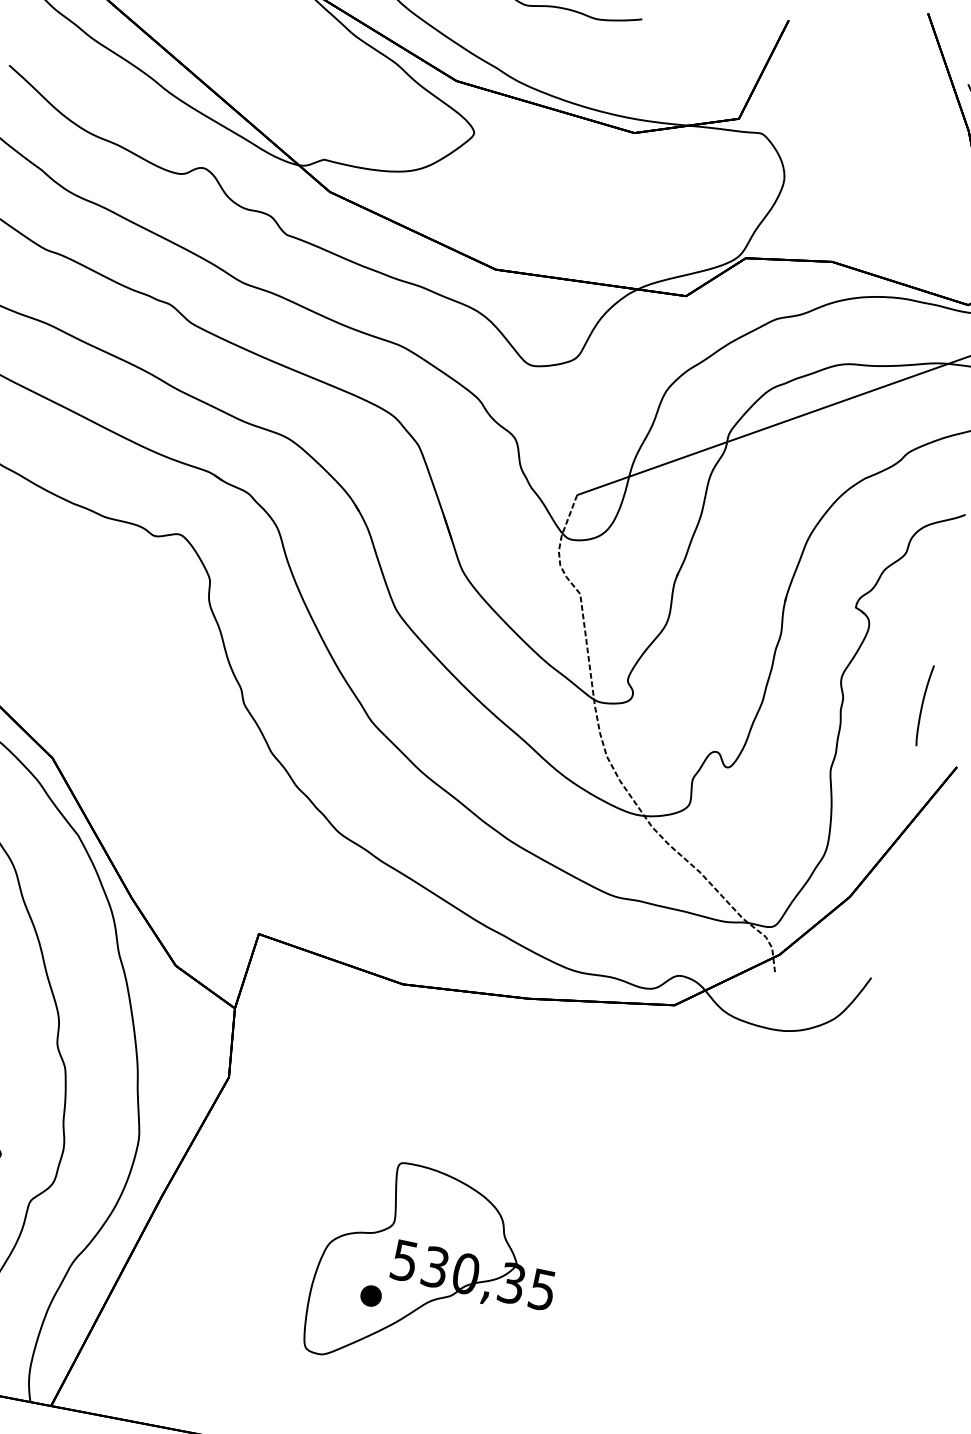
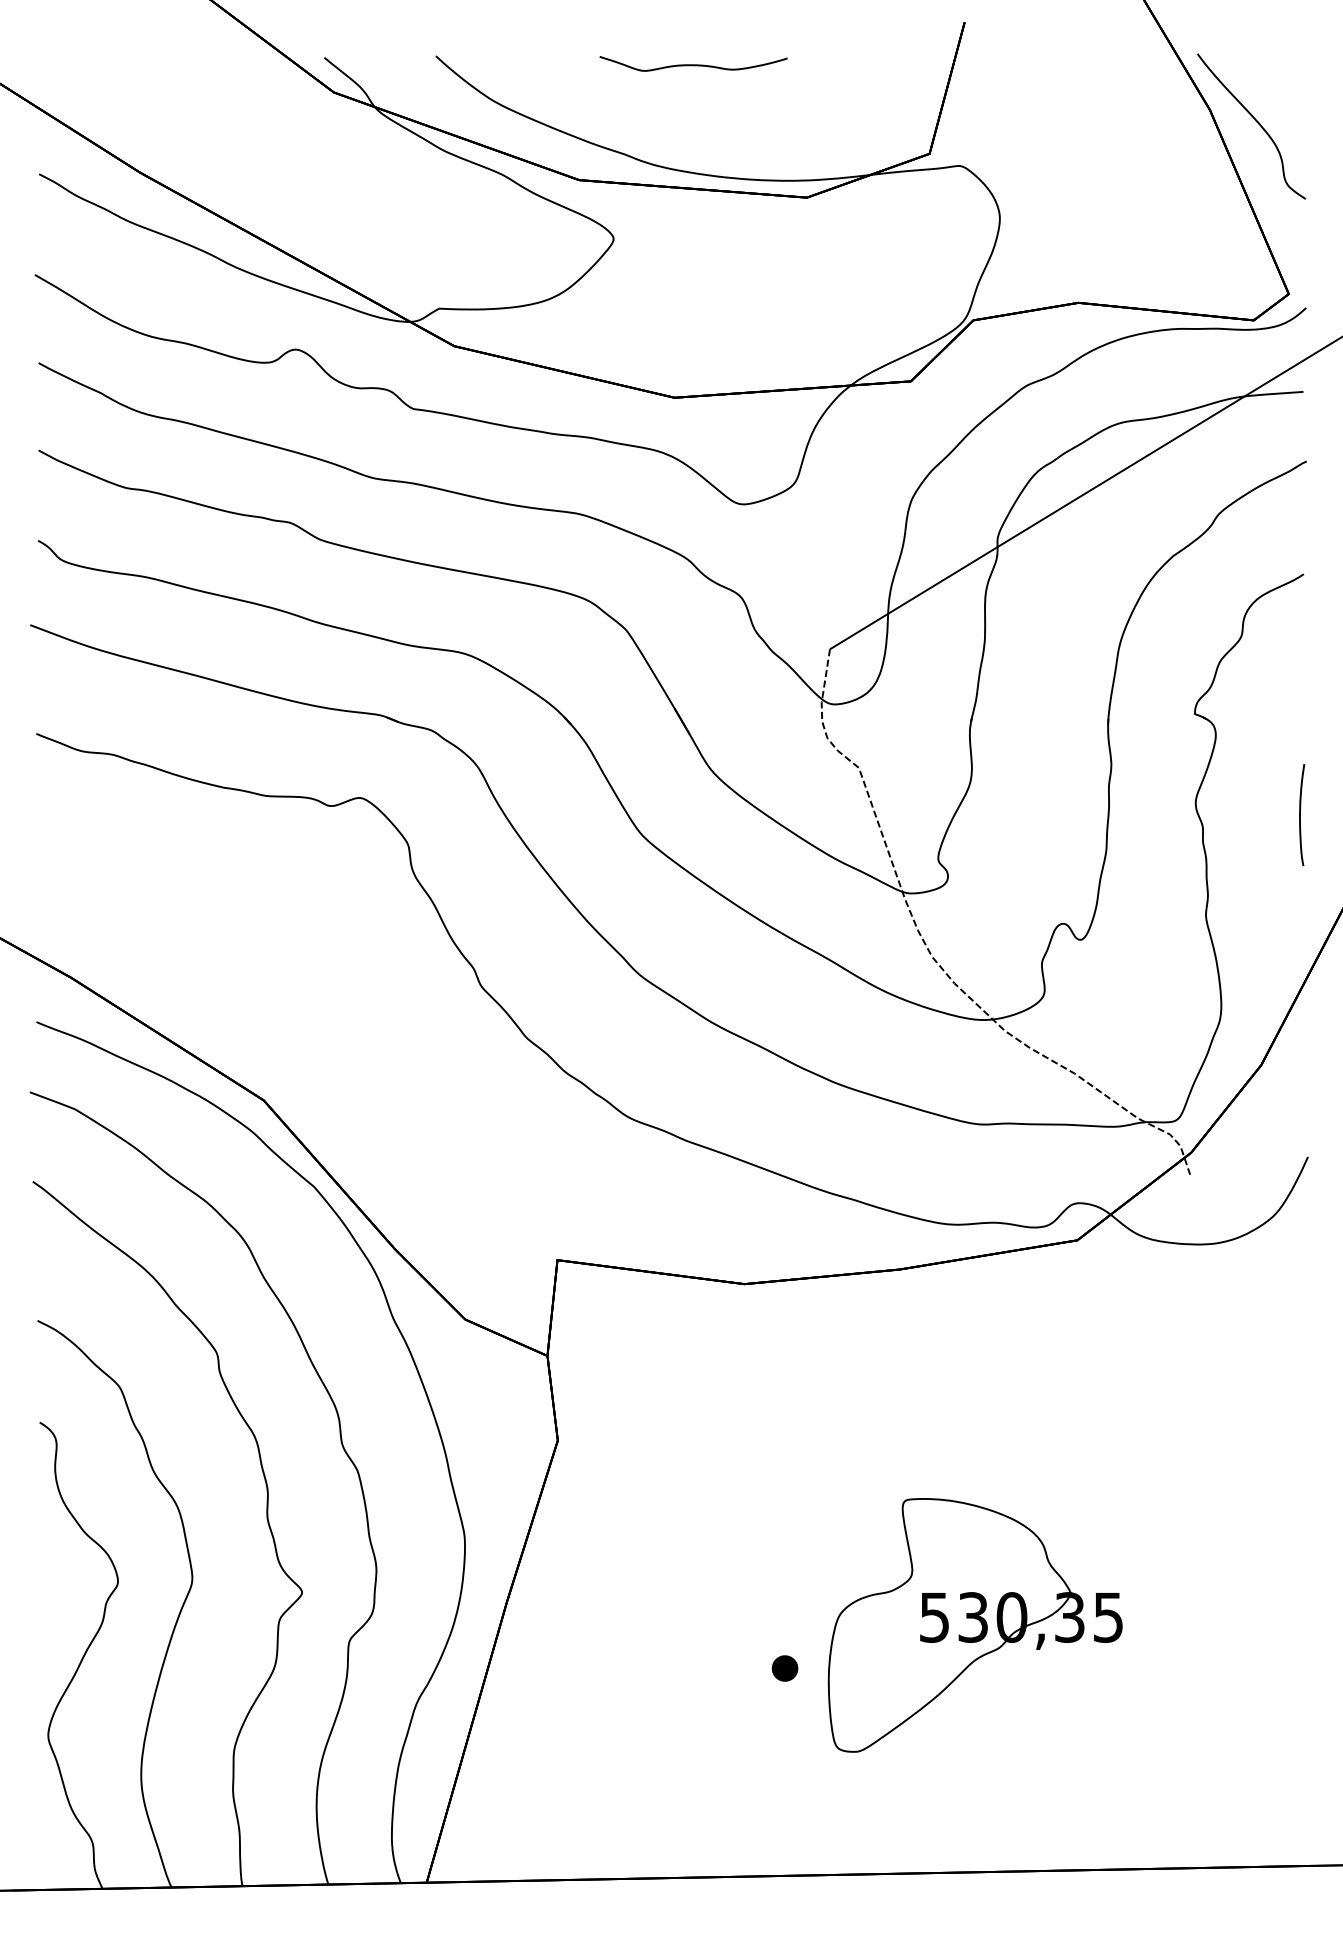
part: (435, 1273) -> (974, 1625), moved

